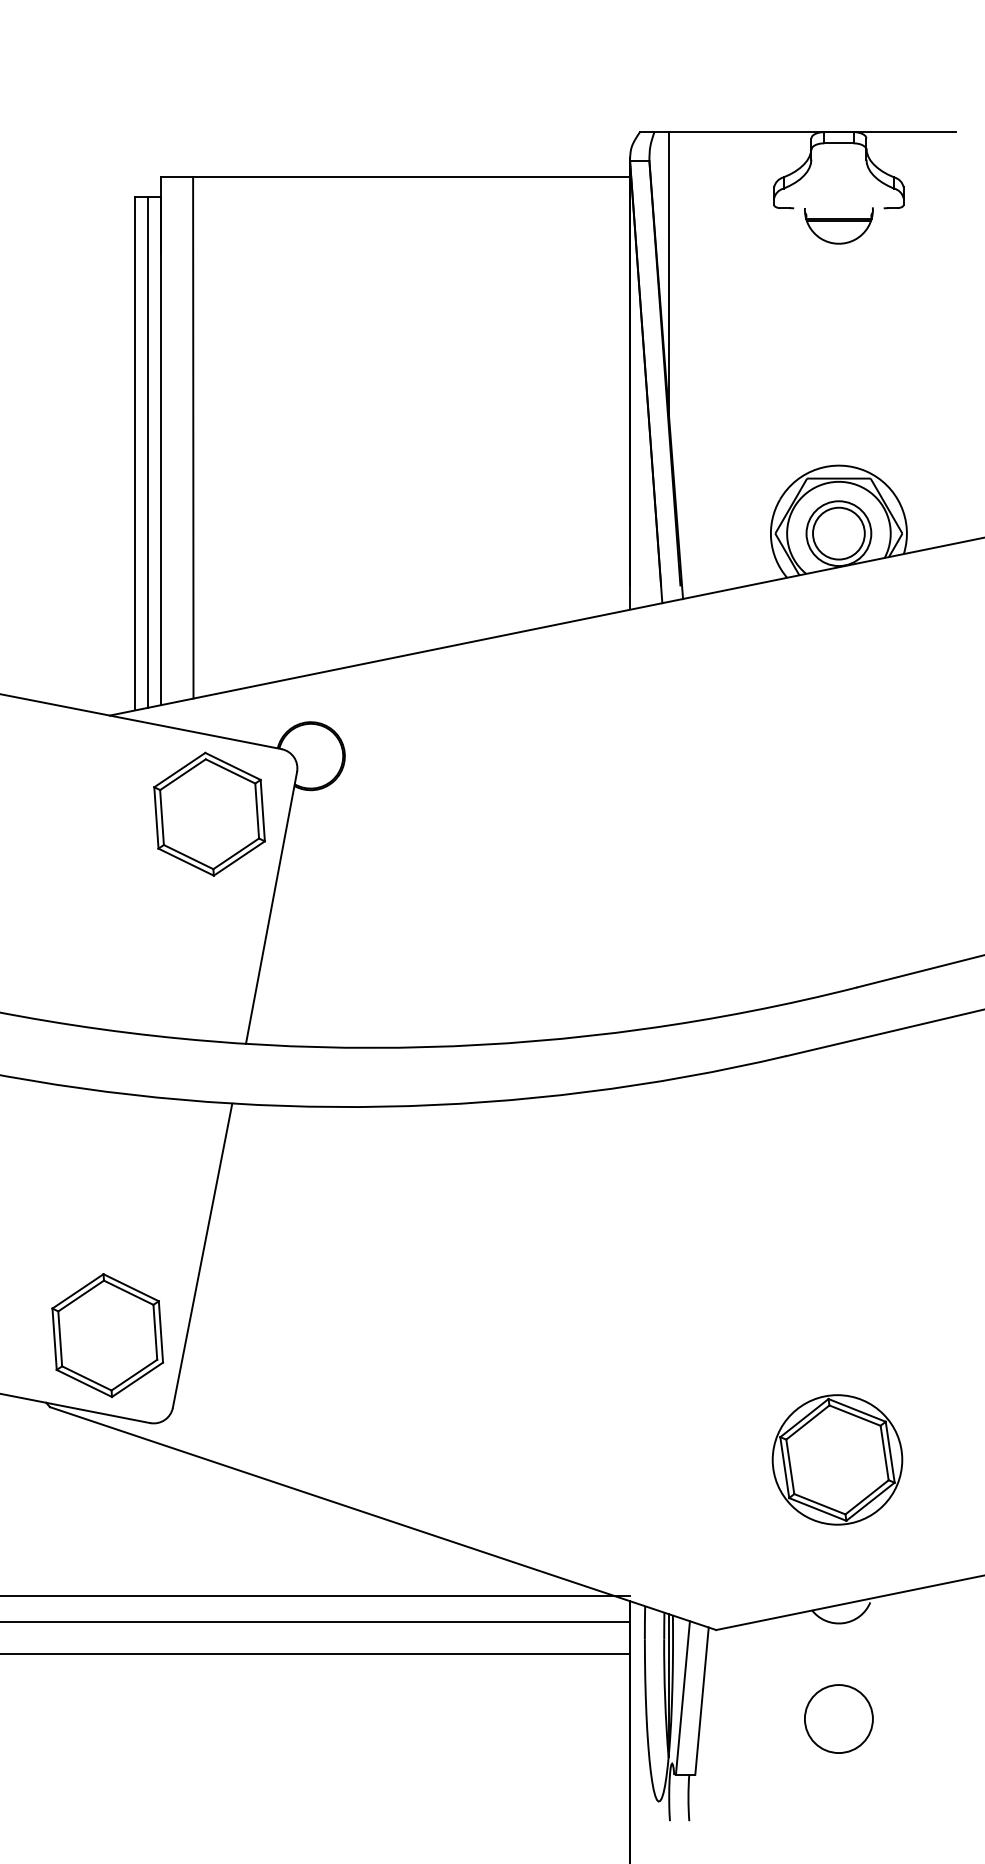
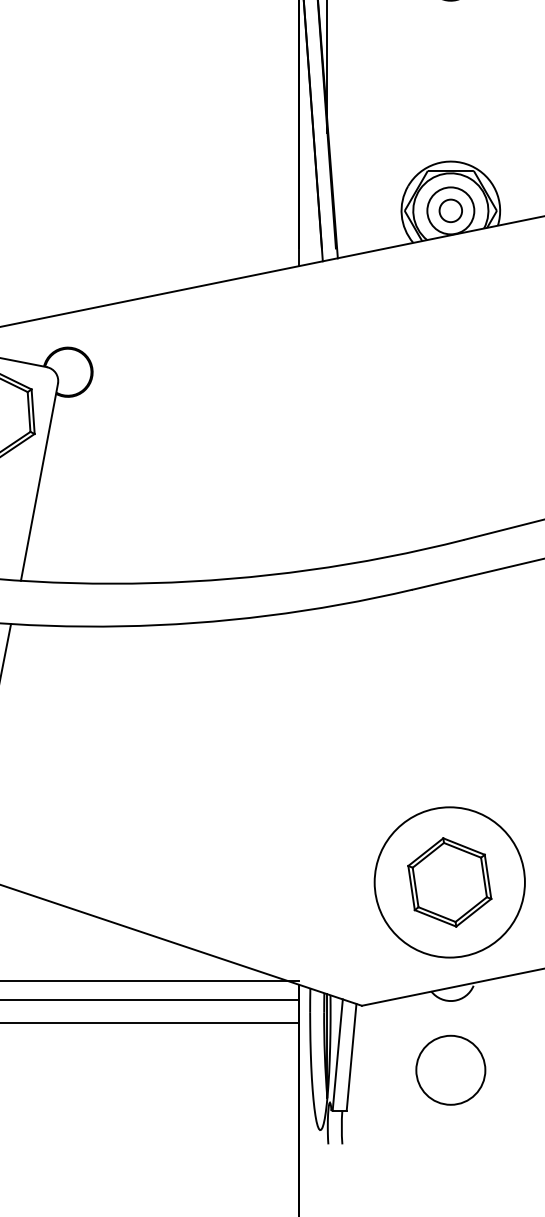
circle: (838, 533) -> (450, 210), size x0.6
circle: (837, 1459) -> (449, 882), size x1.6
circle: (838, 1719) -> (450, 1070), size x1.4

